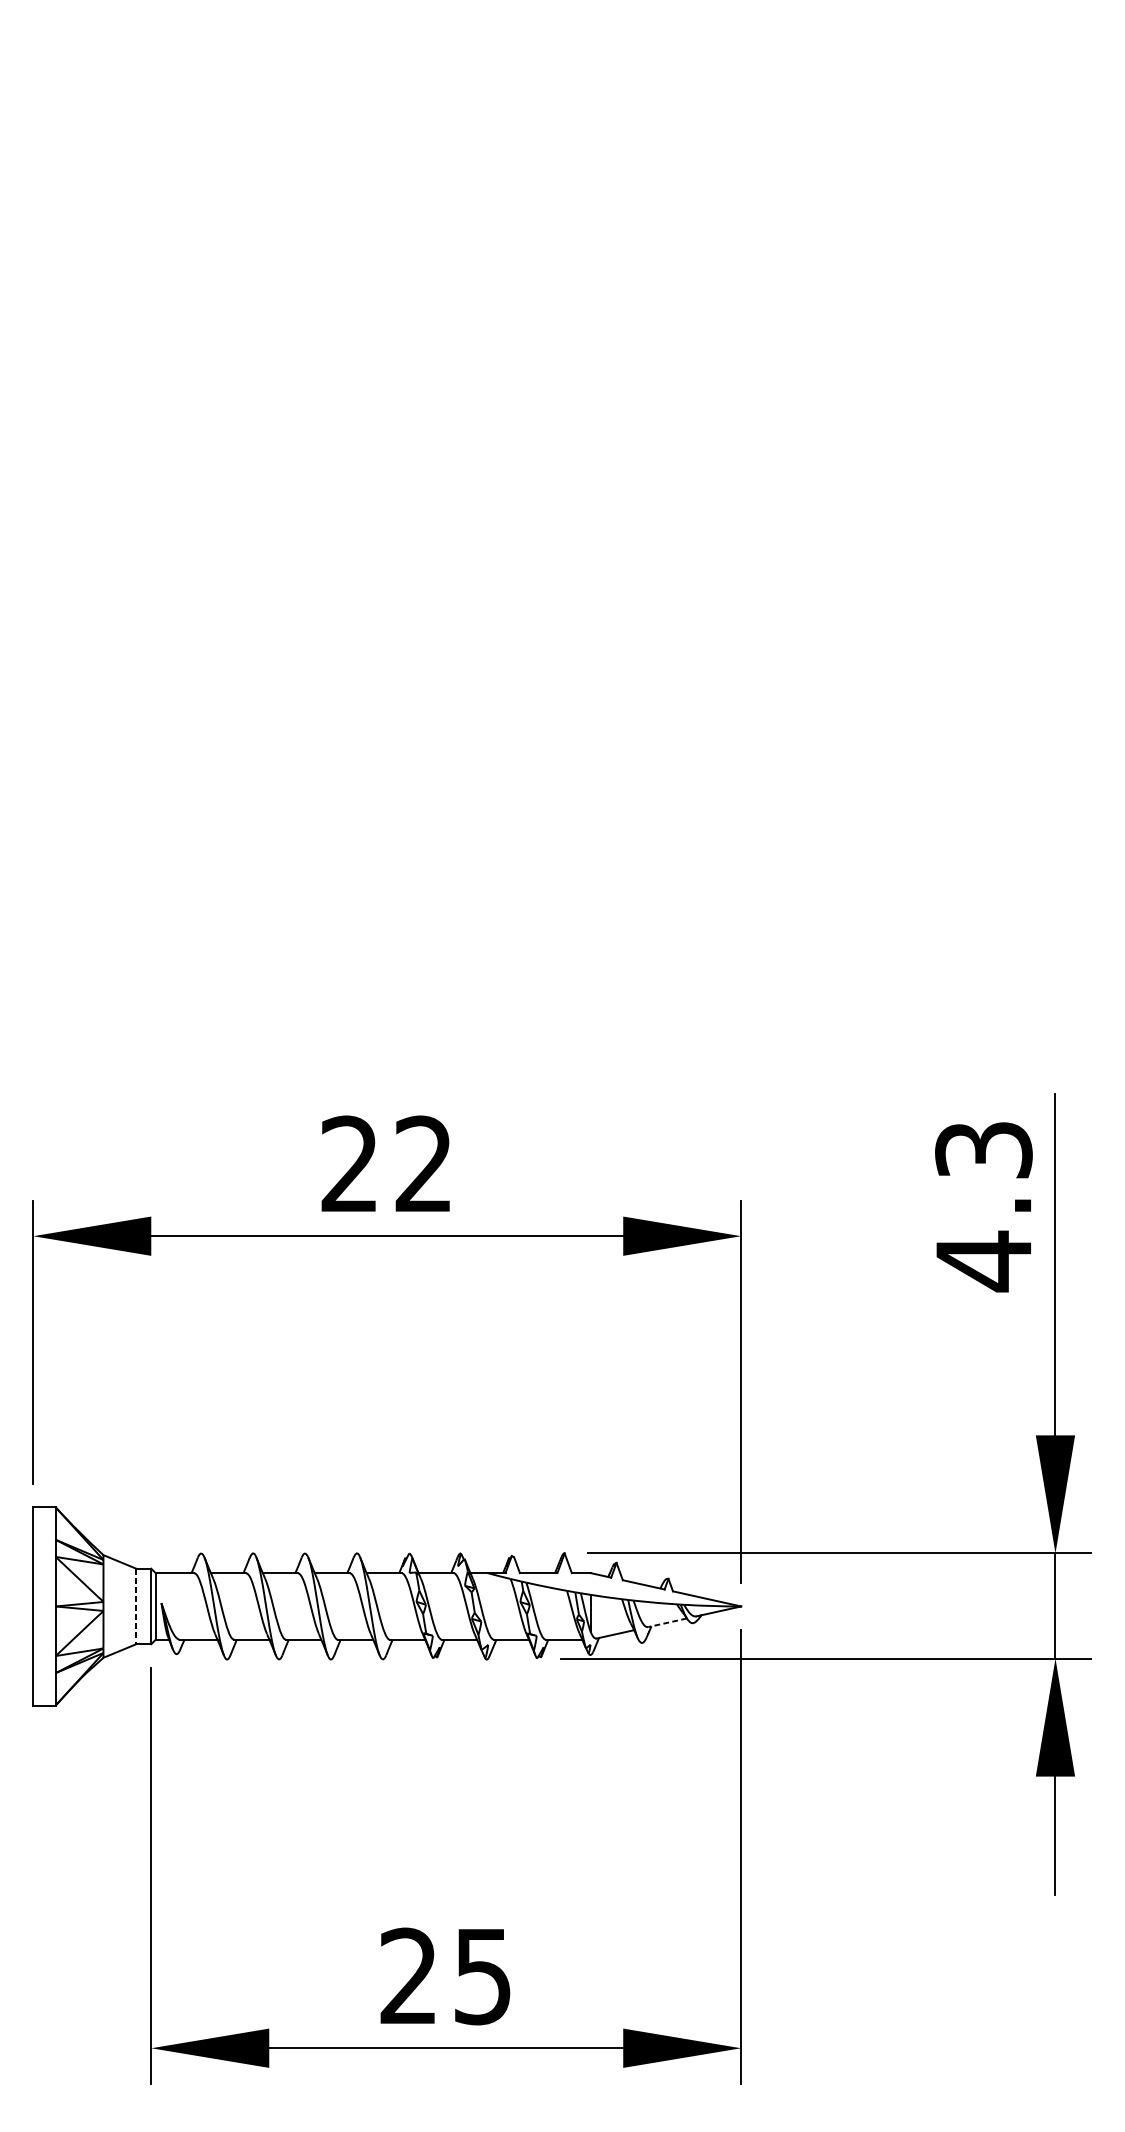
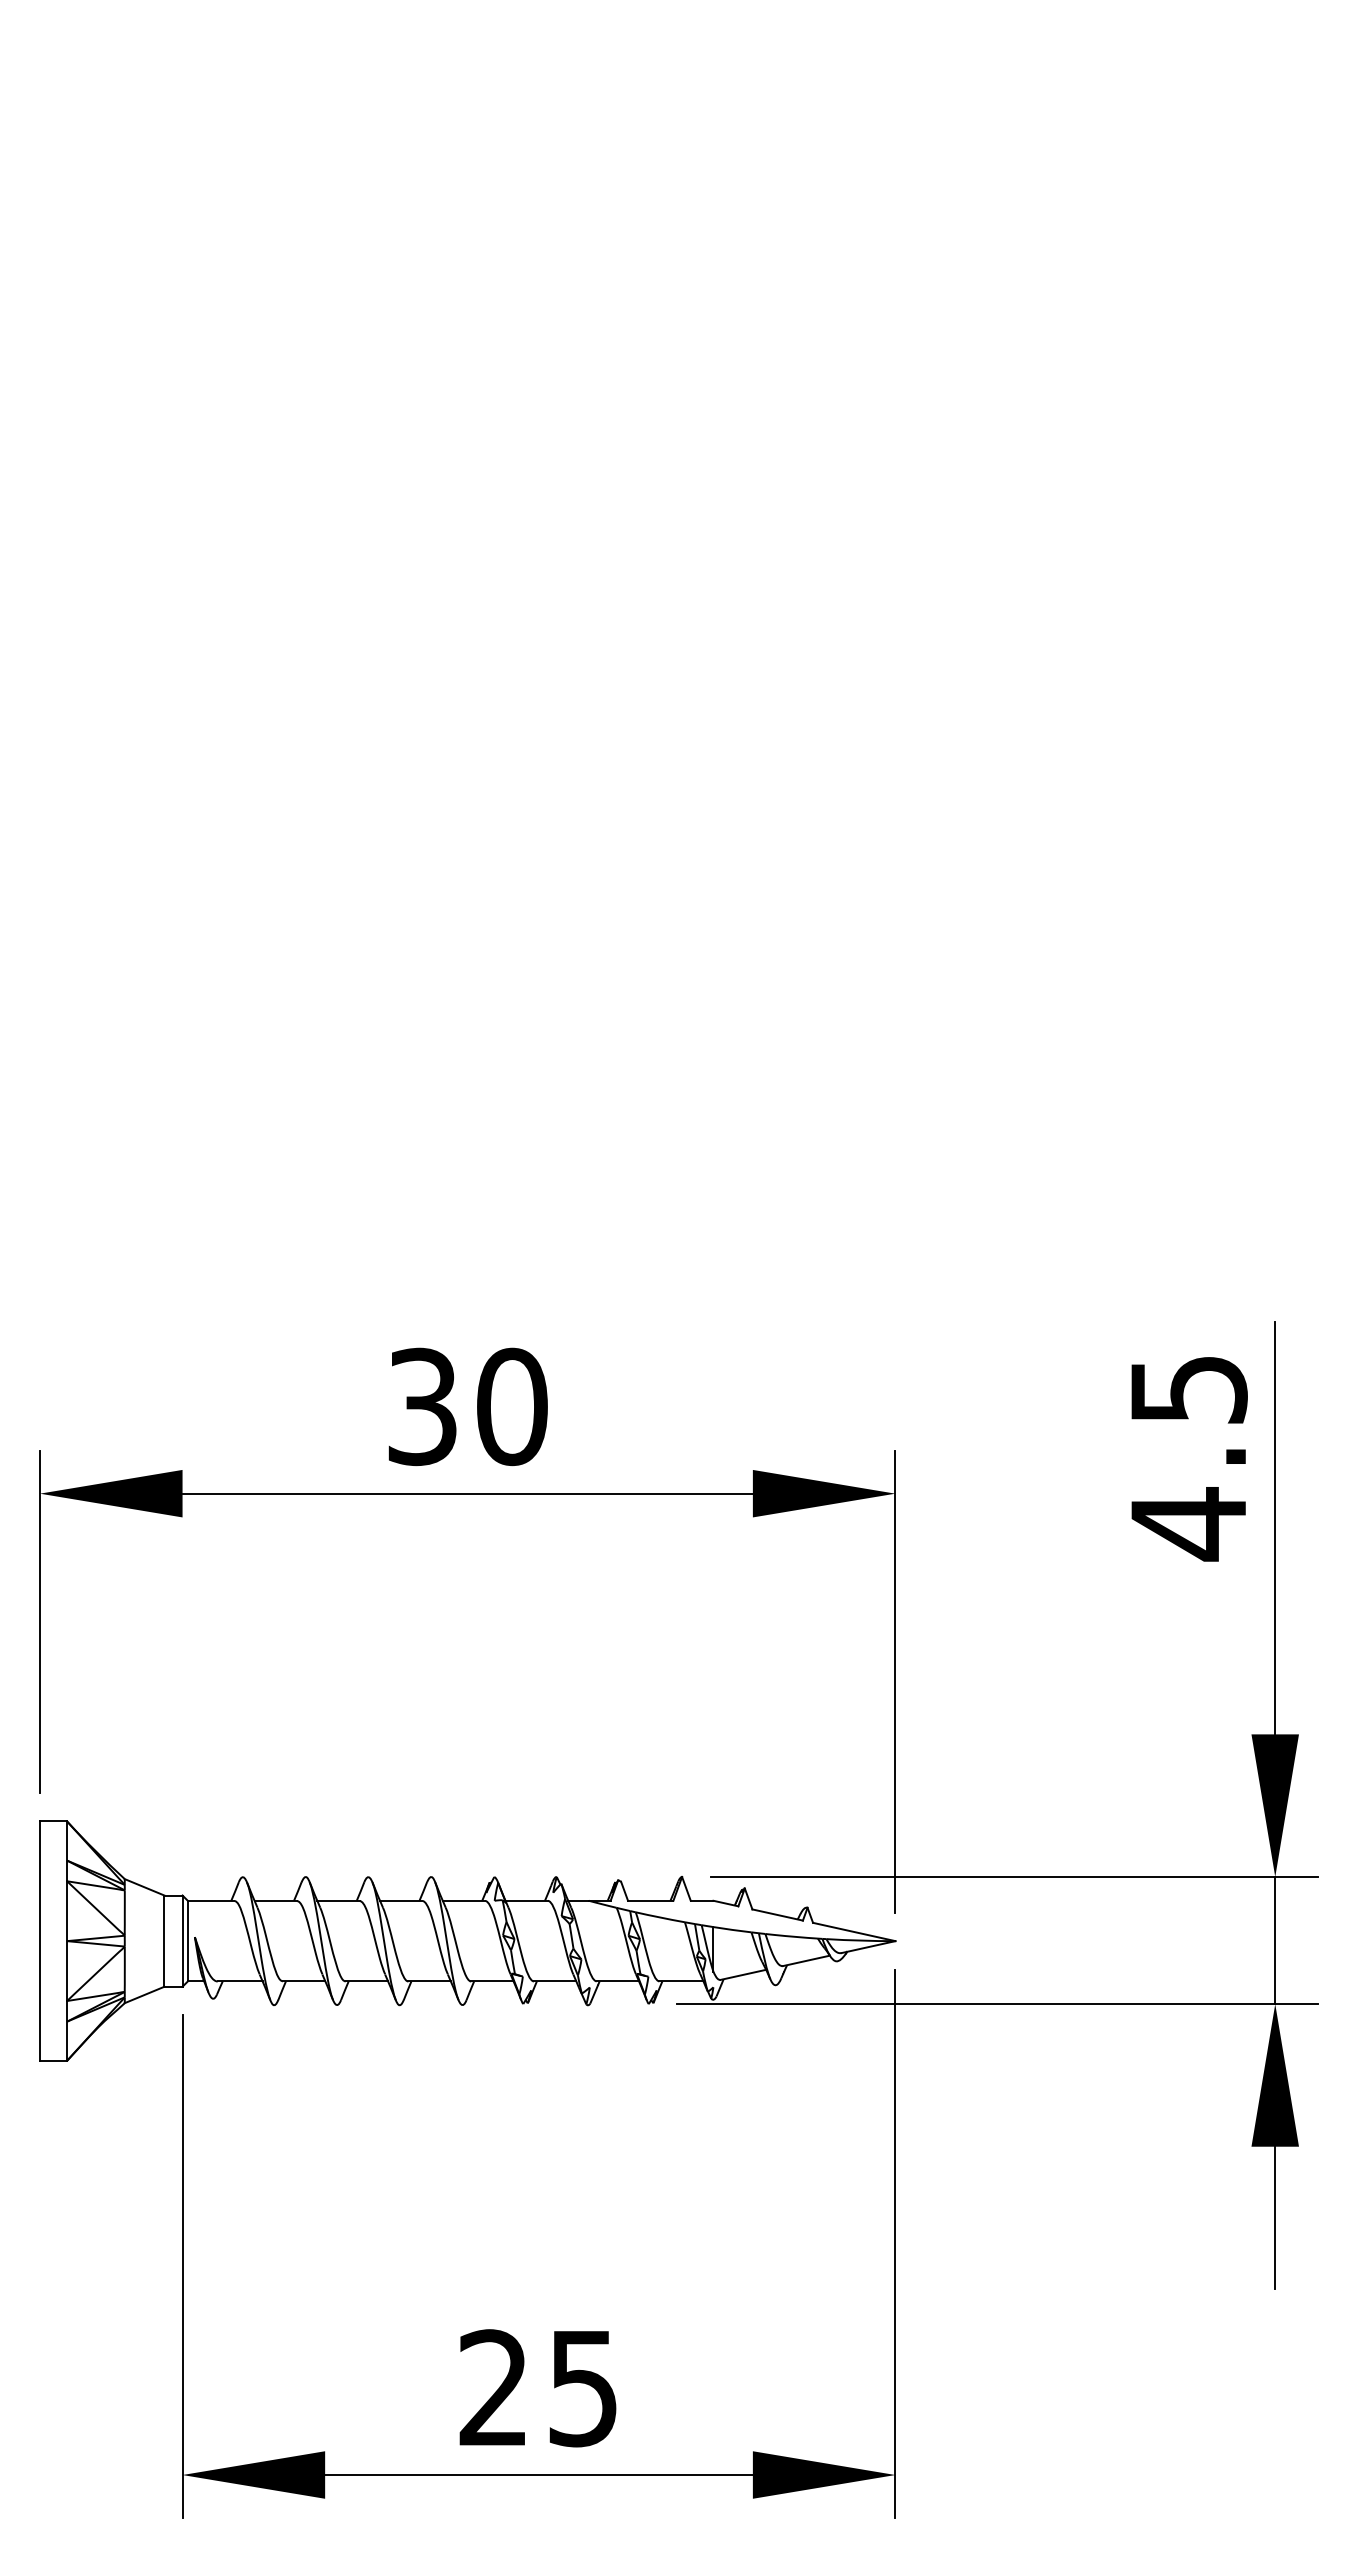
text: (983, 1149) -> (1188, 1389), 4.3 -> 4.5
text: (387, 1164) -> (467, 1406), 22 -> 30
line: (136, 1606) -> (164, 1941), dashed -> solid
line: (667, 1622) -> (806, 1960), dashed -> solid

